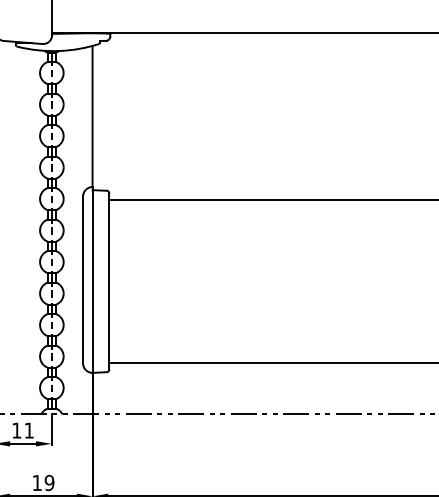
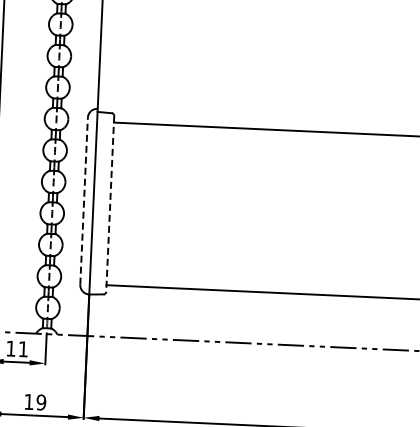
line: (83, 279) -> (84, 200), solid -> dashed
line: (109, 281) -> (110, 203), solid -> dashed

